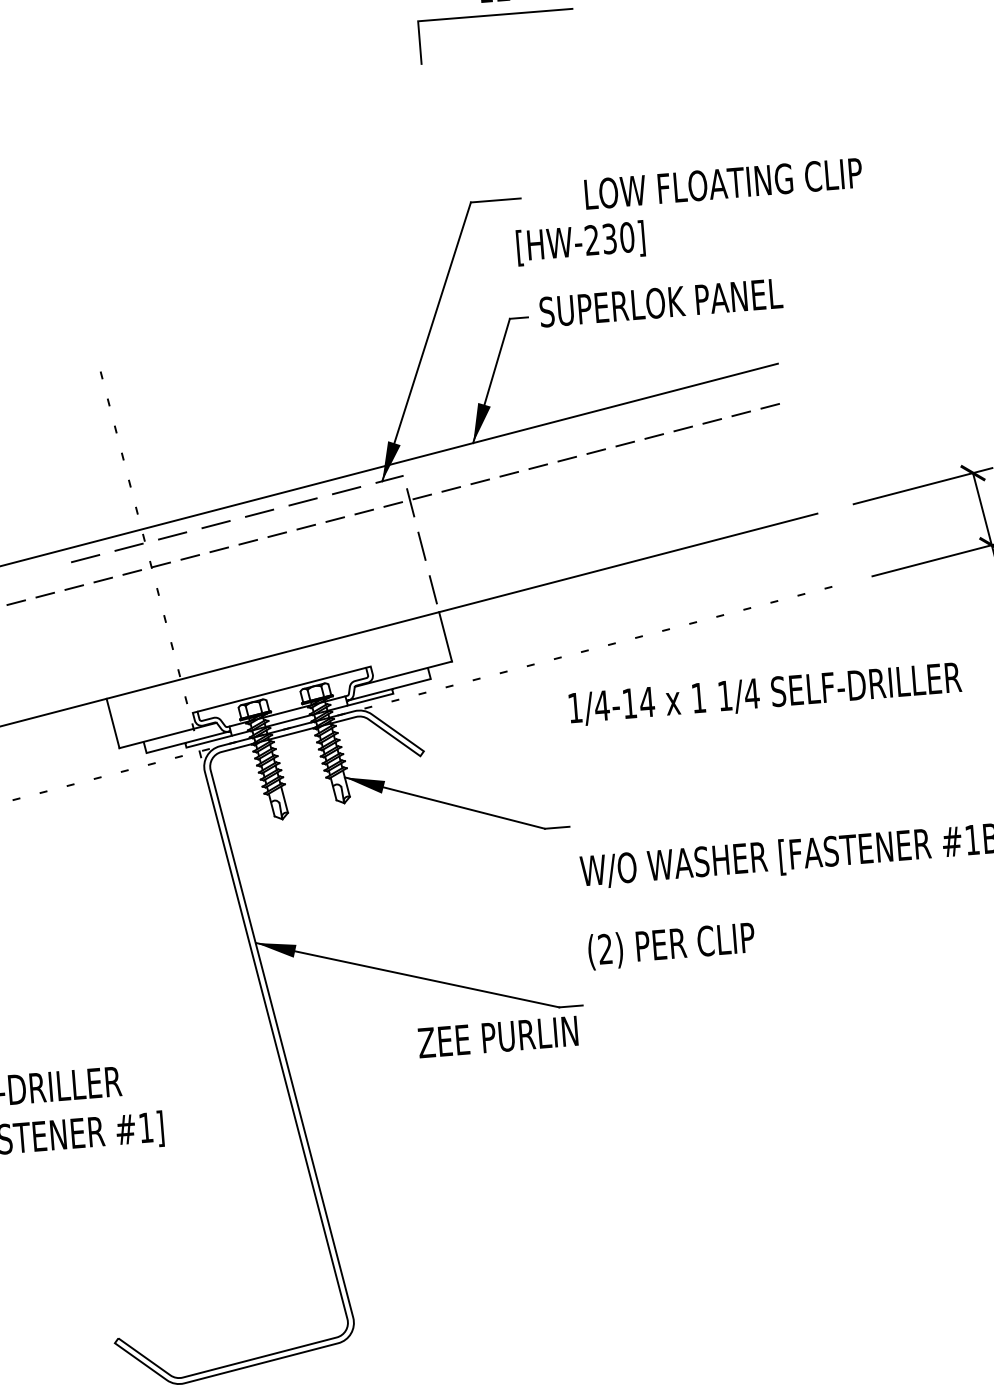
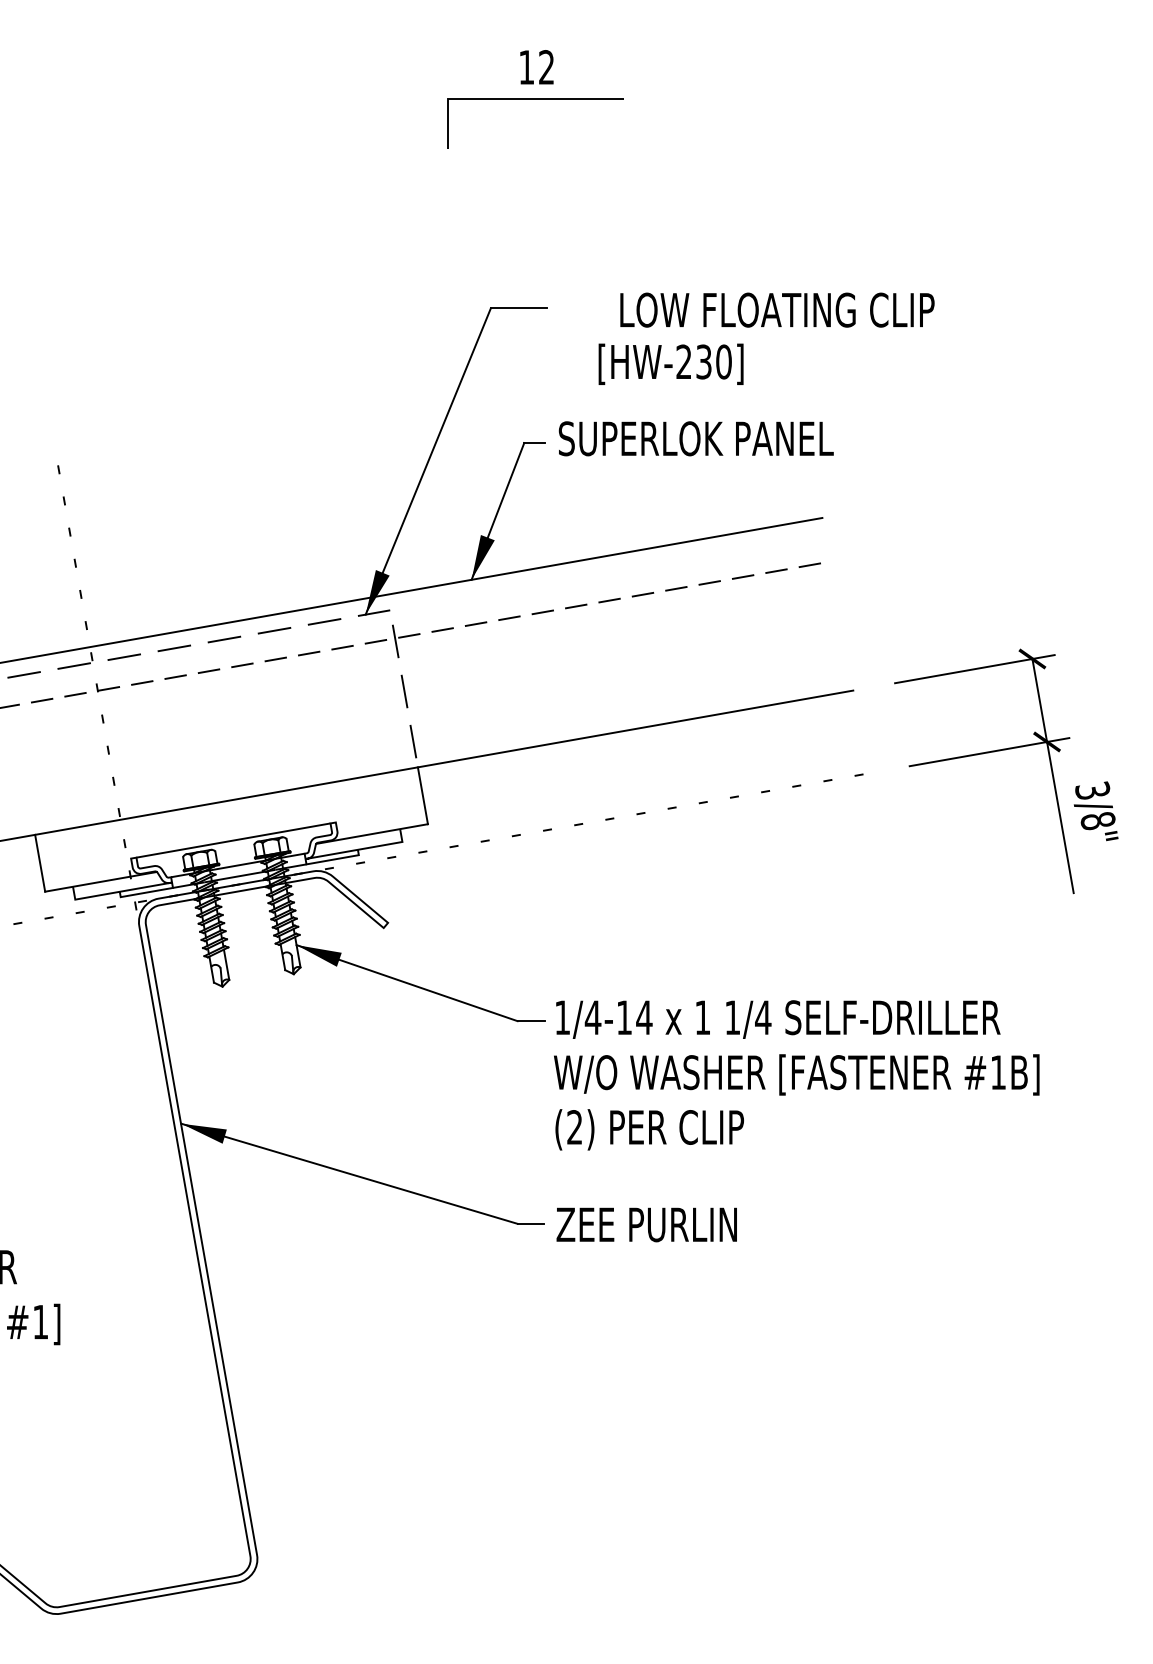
text: (580, 242) -> (670, 363), moved
text: (765, 694) -> (778, 1019), moved
text: (671, 945) -> (649, 1129), moved
text: (497, 1036) -> (646, 1224), moved

